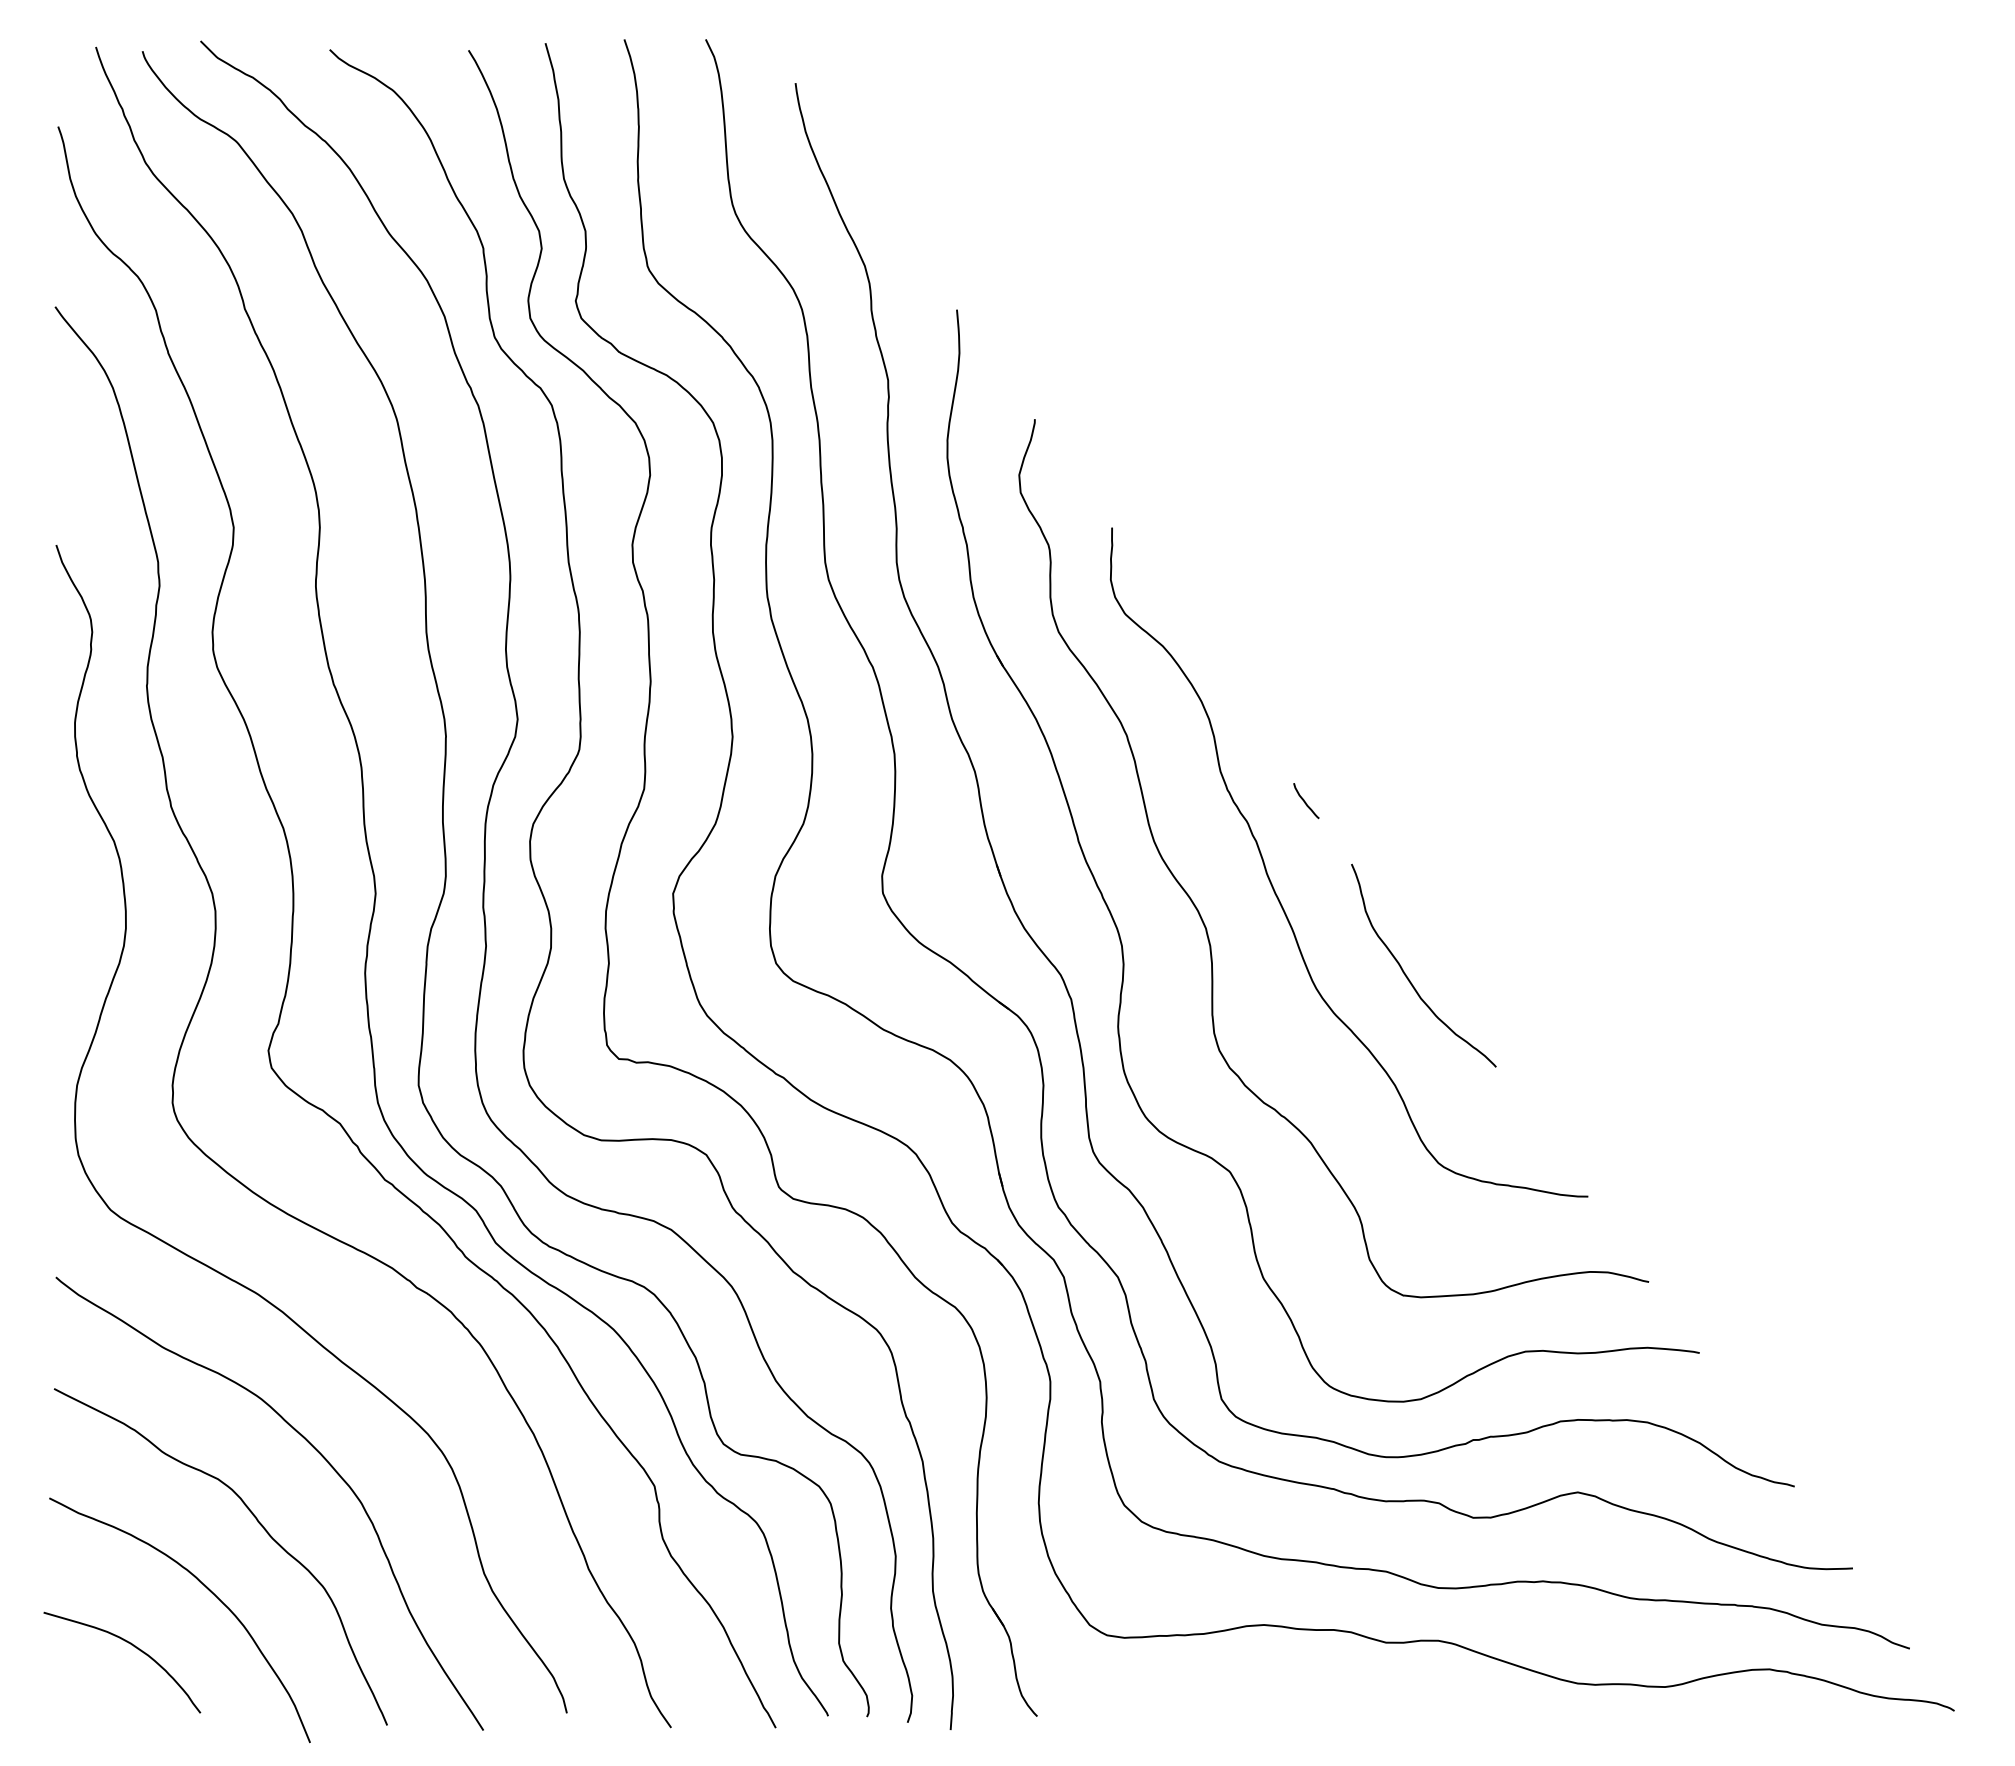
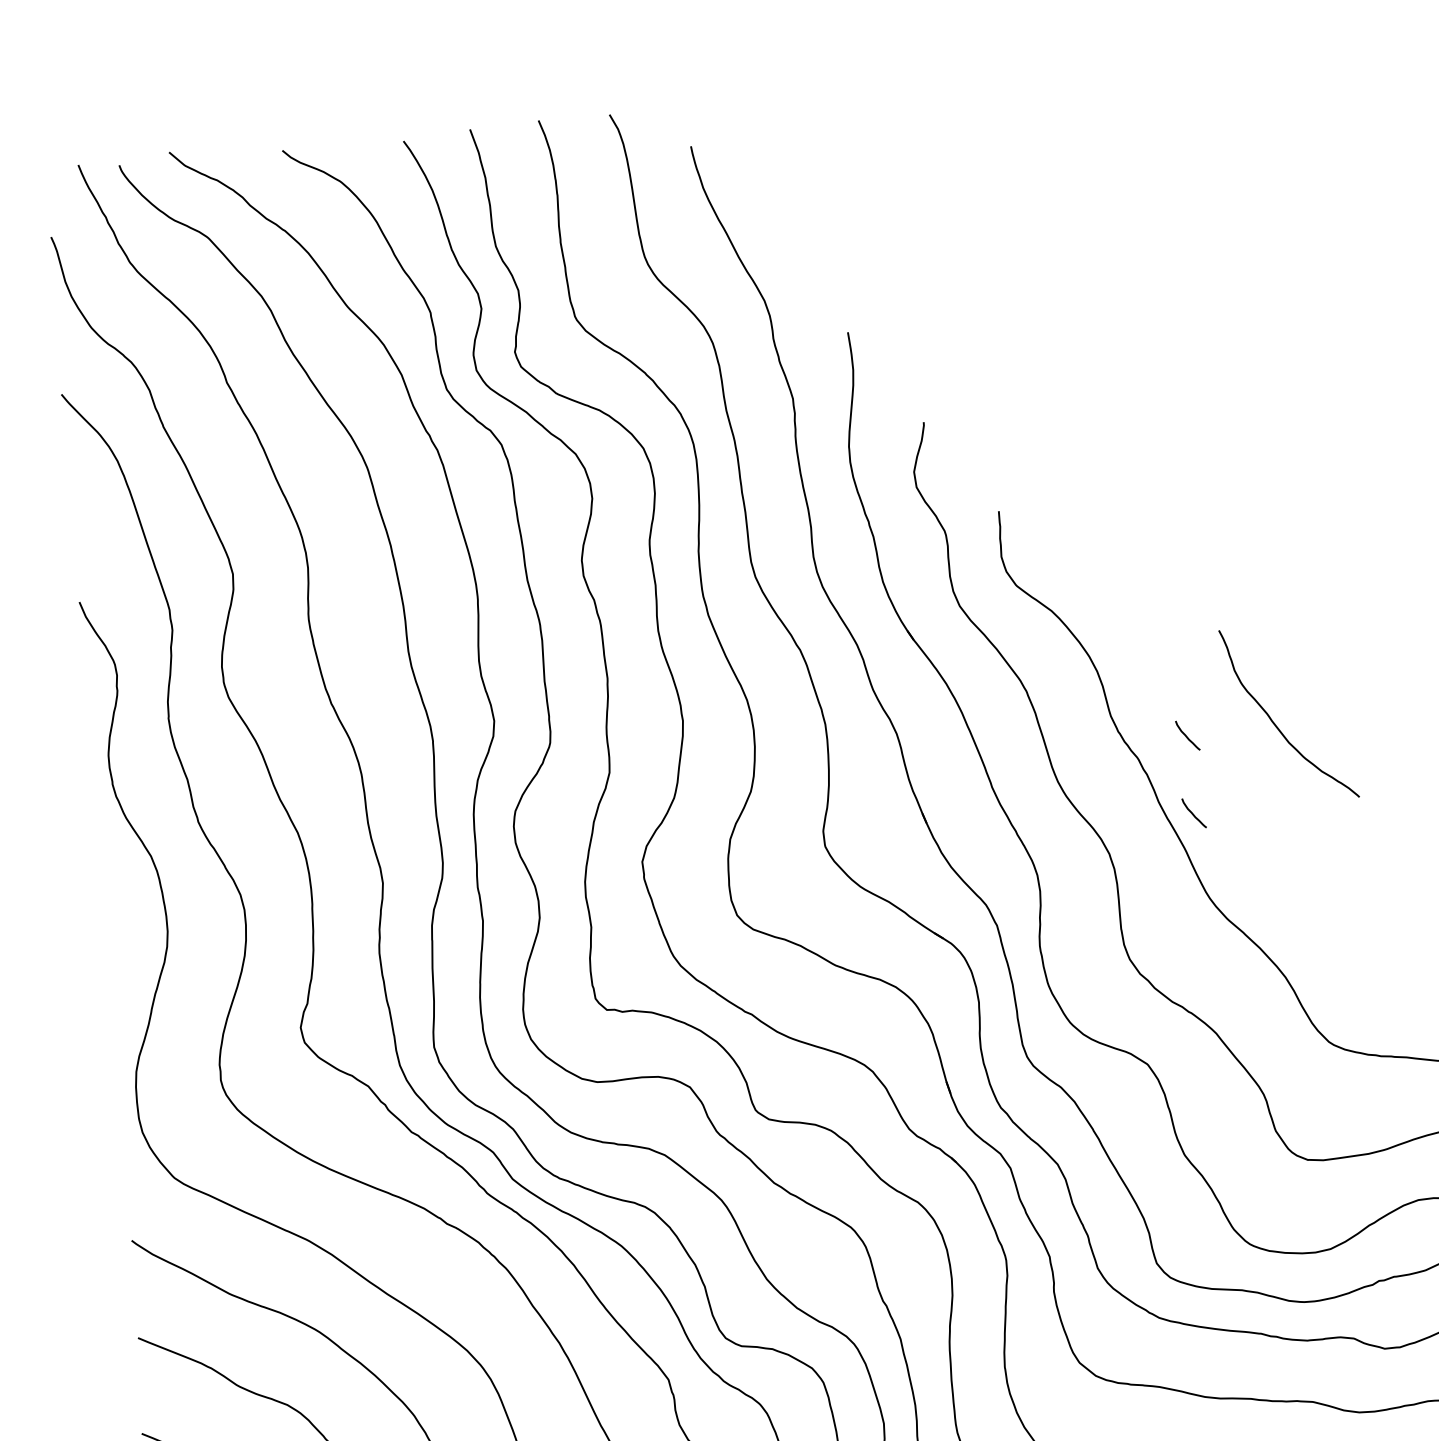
curve: (1305, 890) -> (1193, 813), added
curve: (1408, 977) -> (1276, 725), moved

